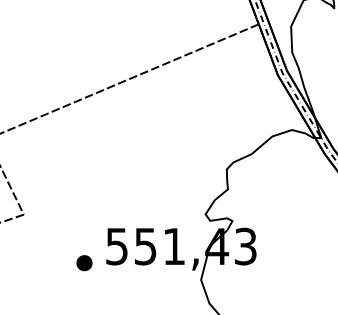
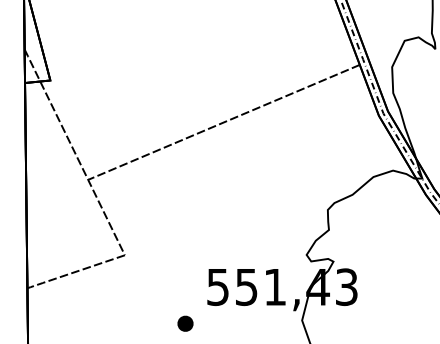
part: (84, 262) -> (185, 323), moved

